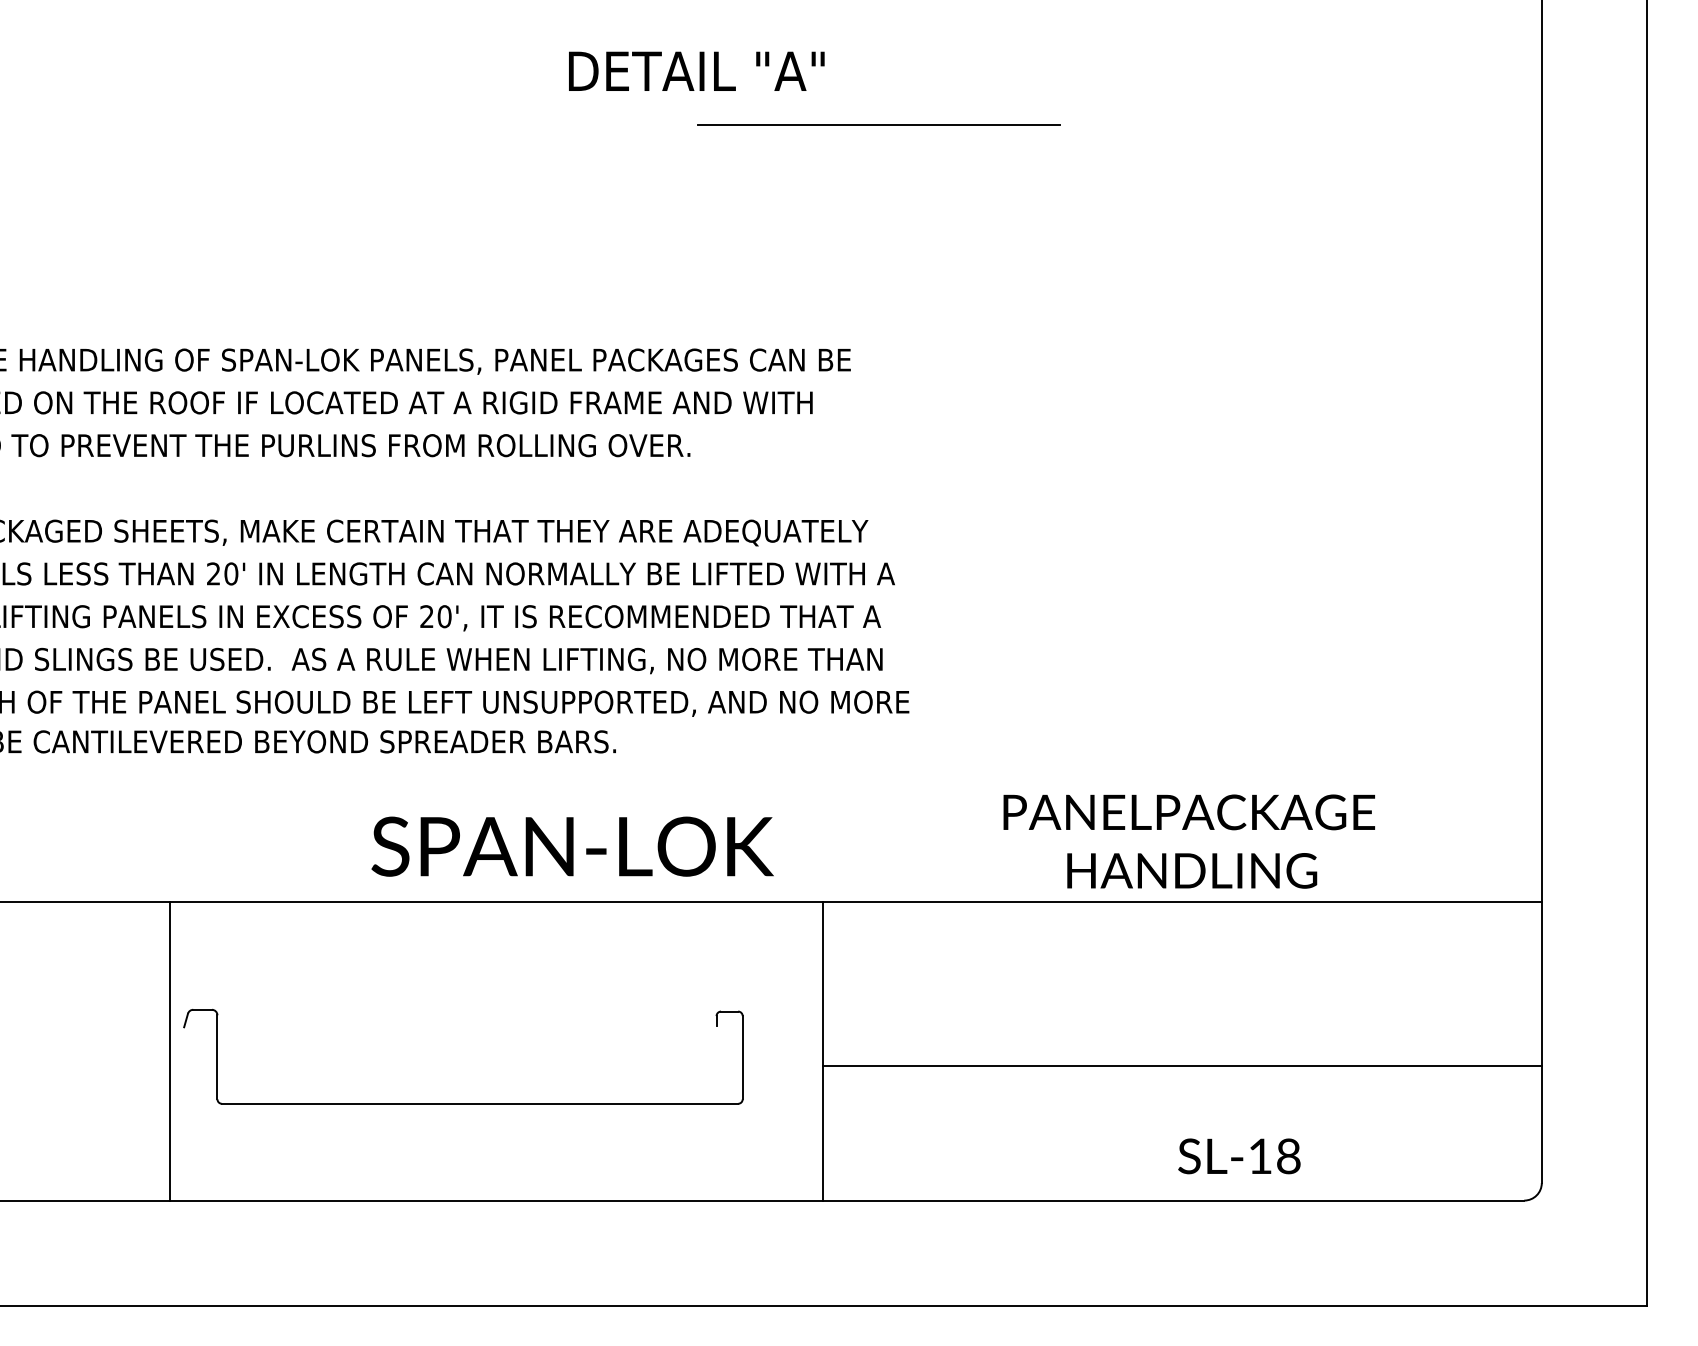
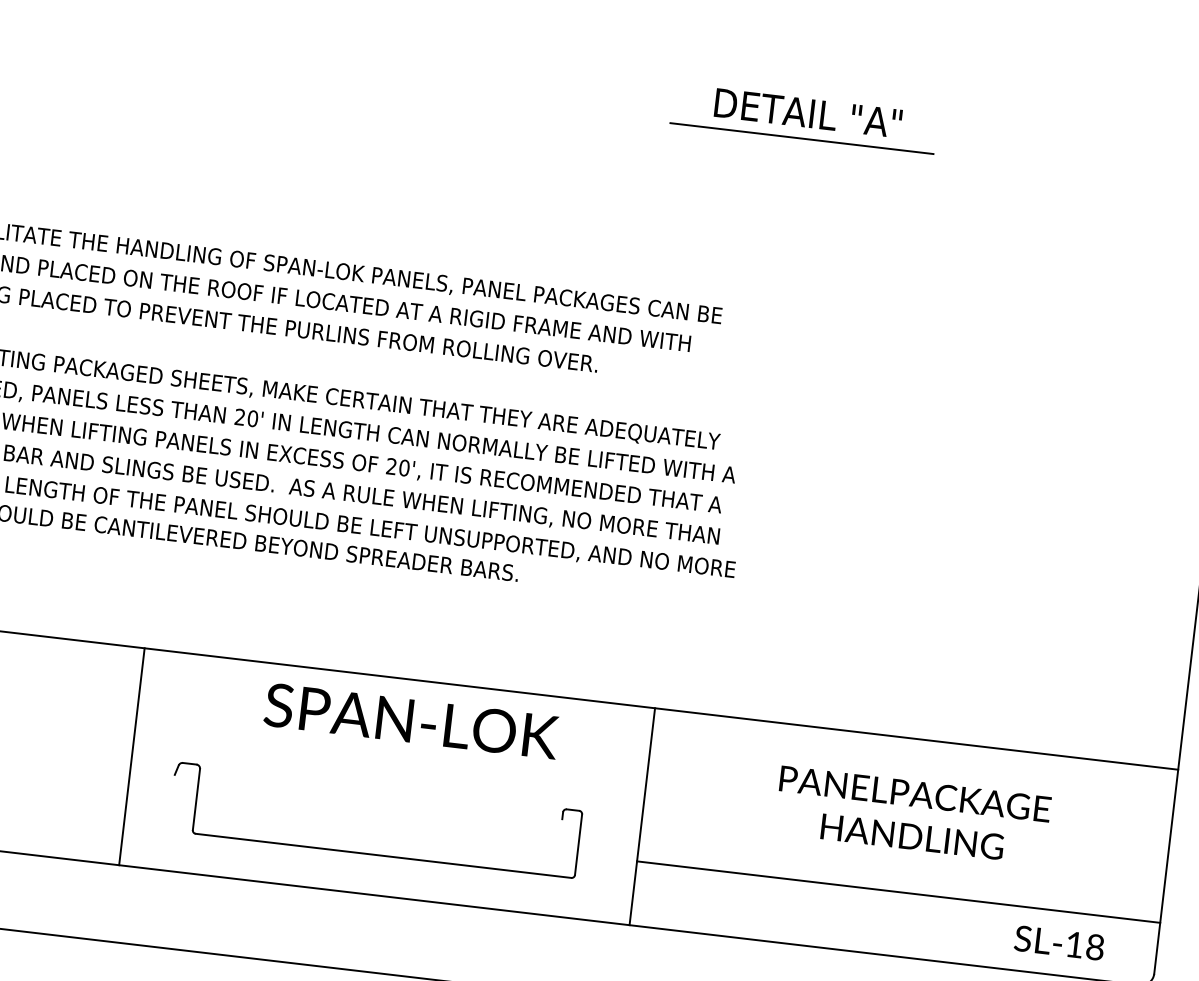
text: (696, 70) -> (808, 112), moved
line: (878, 124) -> (801, 138), moved
text: (1188, 841) -> (912, 815), moved
text: (572, 846) -> (411, 721), moved
line: (170, 1051) -> (132, 756), moved
line: (1181, 1065) -> (898, 891), moved
part: (463, 1103) -> (371, 854), moved
text: (1239, 1156) -> (1059, 943), moved

